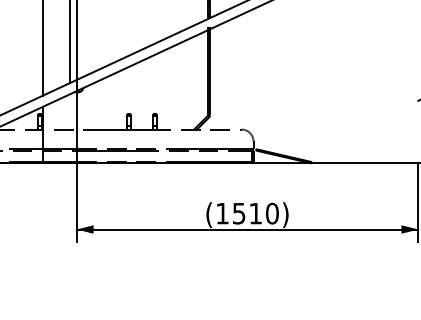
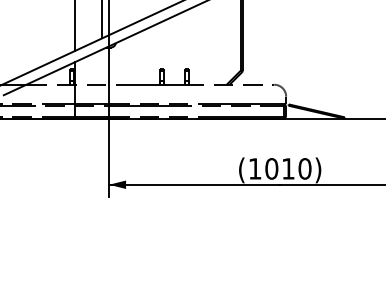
text: (238, 213) -> (271, 168), (1510) -> (1010)

